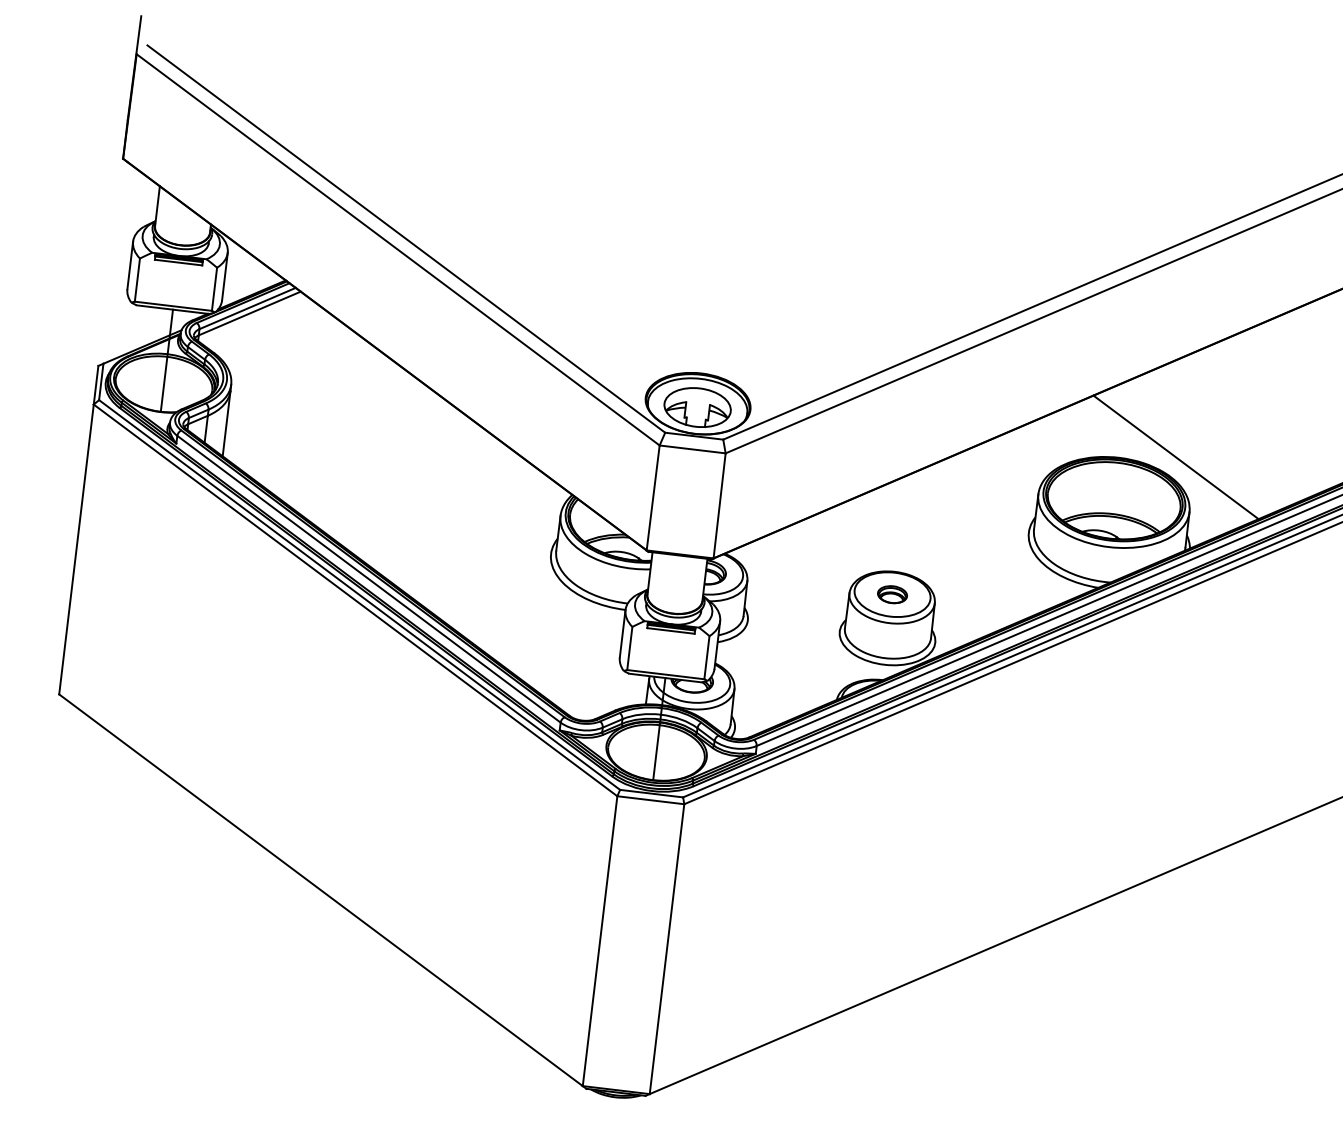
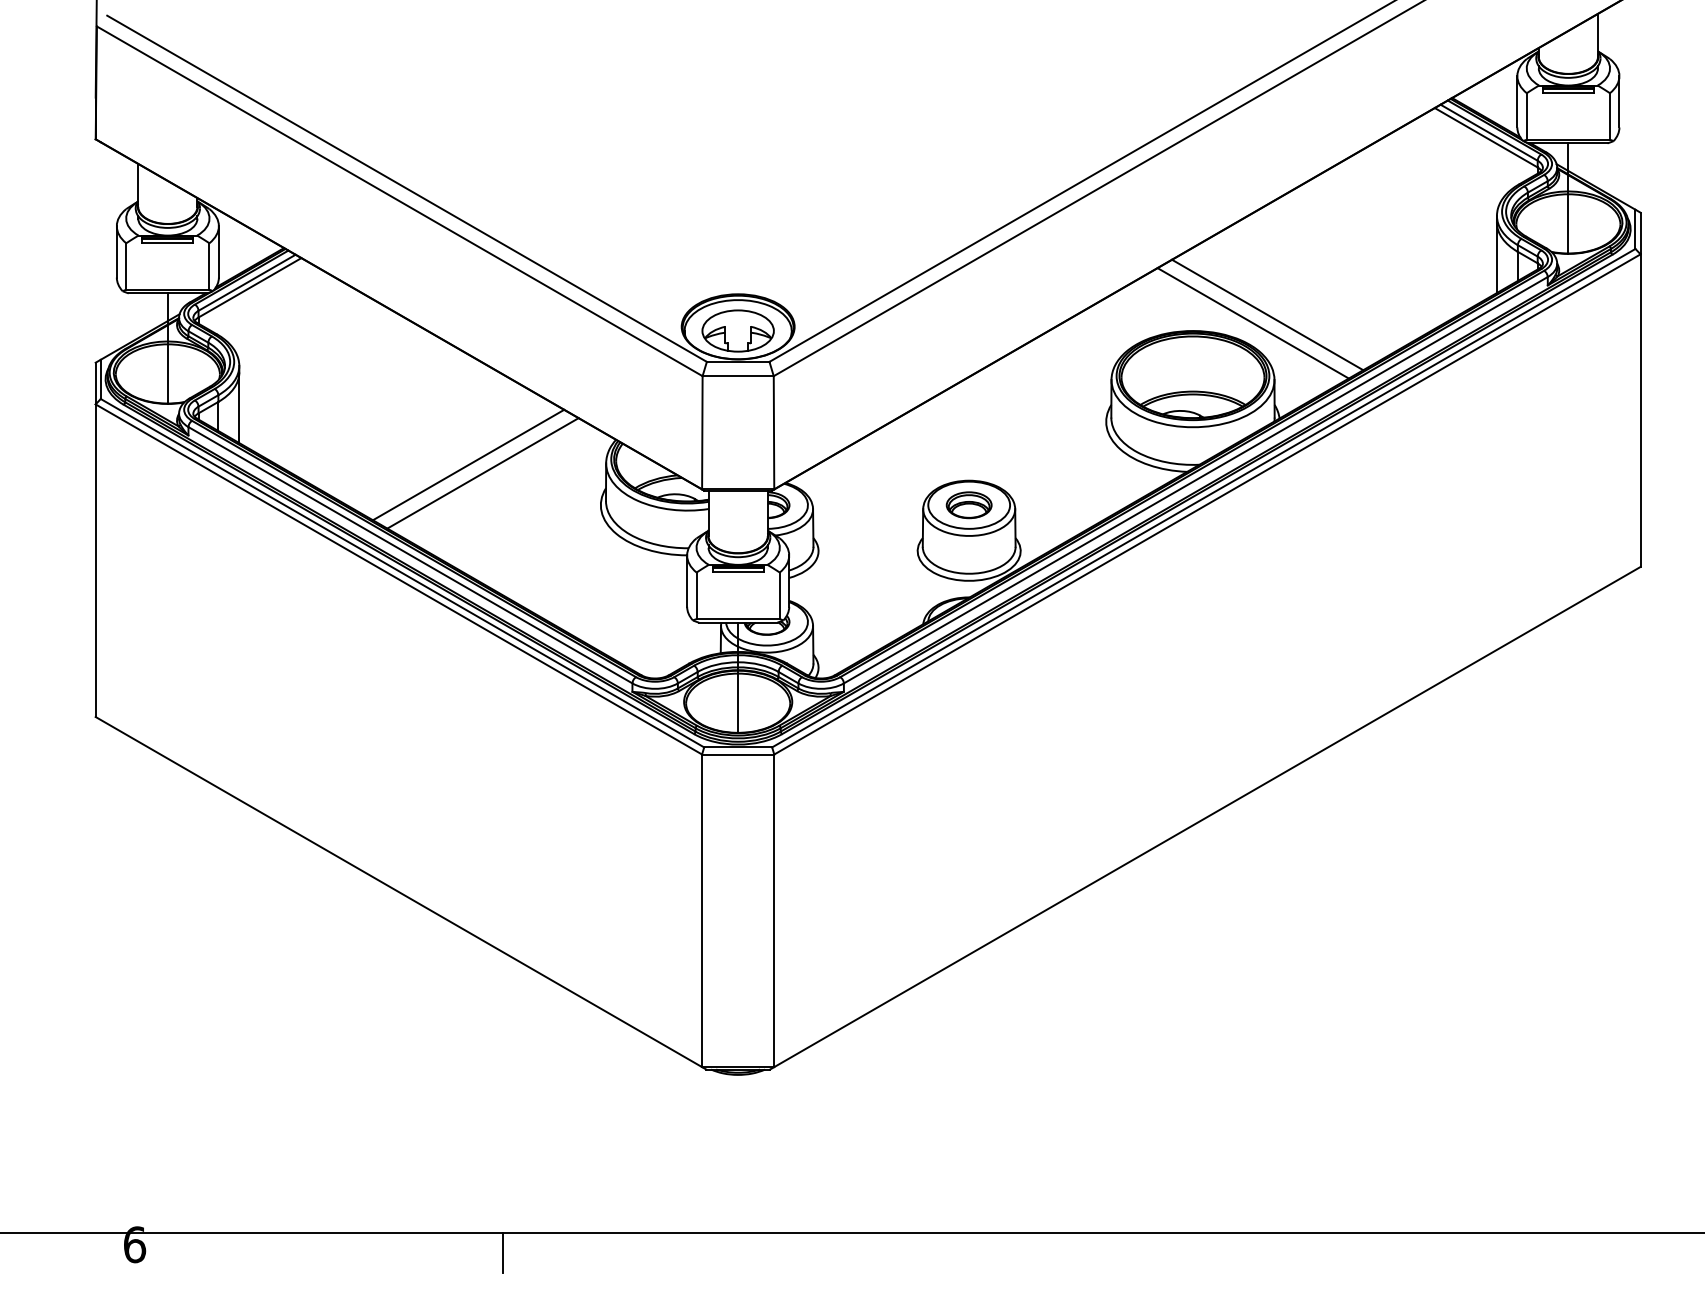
line: (1190, 450) -> (1267, 314), added
line: (432, 501) -> (468, 464), added
line: (444, 511) -> (482, 473), added
part: (891, 594) -> (968, 505), size x1.43

